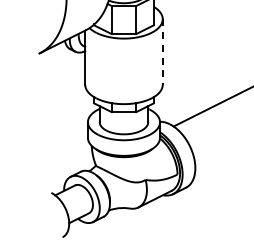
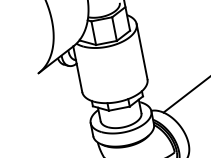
line: (162, 52) -> (141, 52), dashed -> solid

